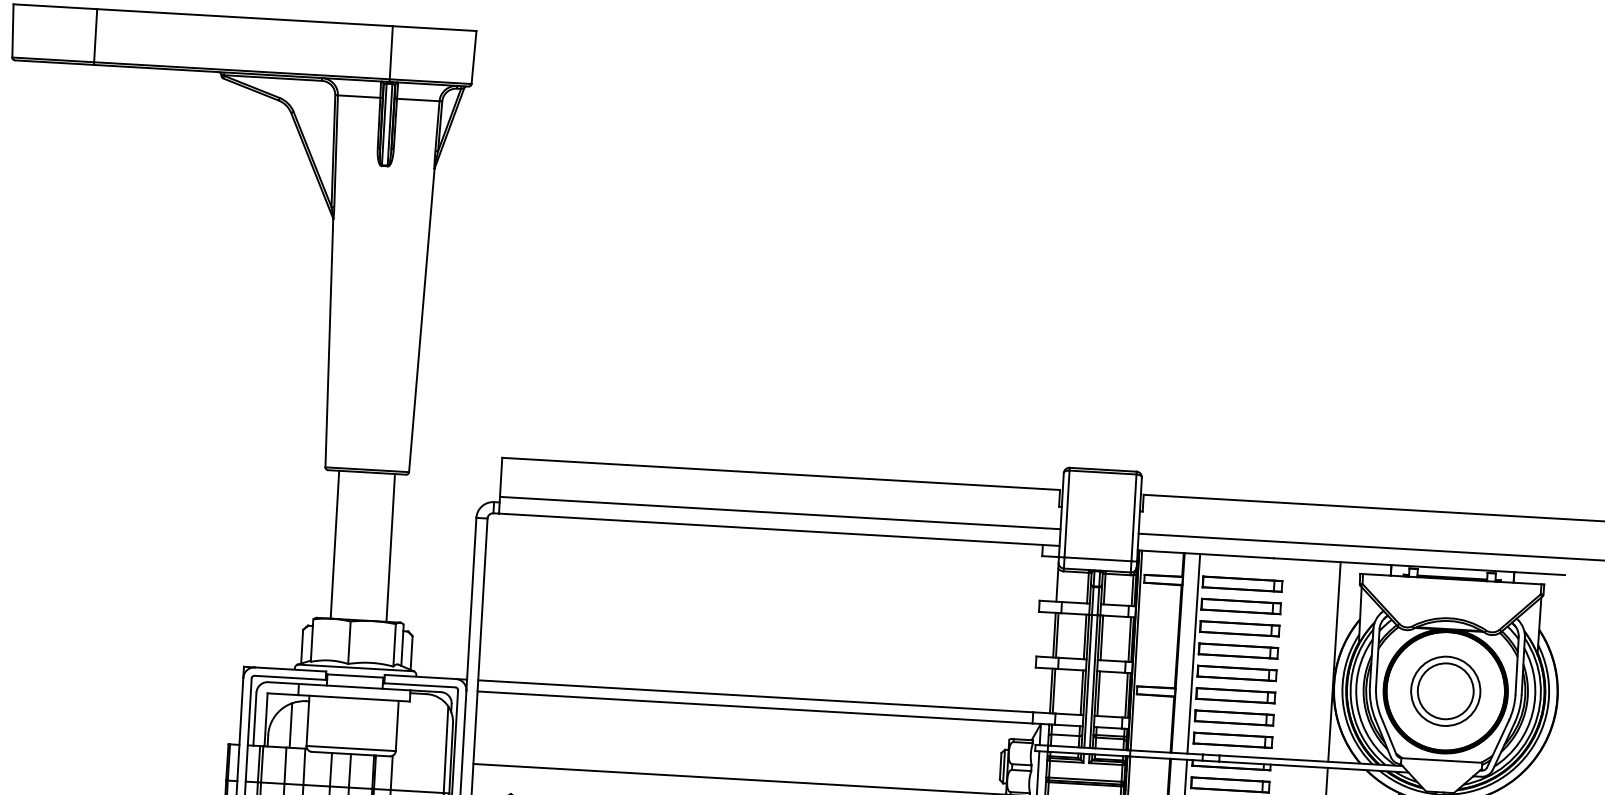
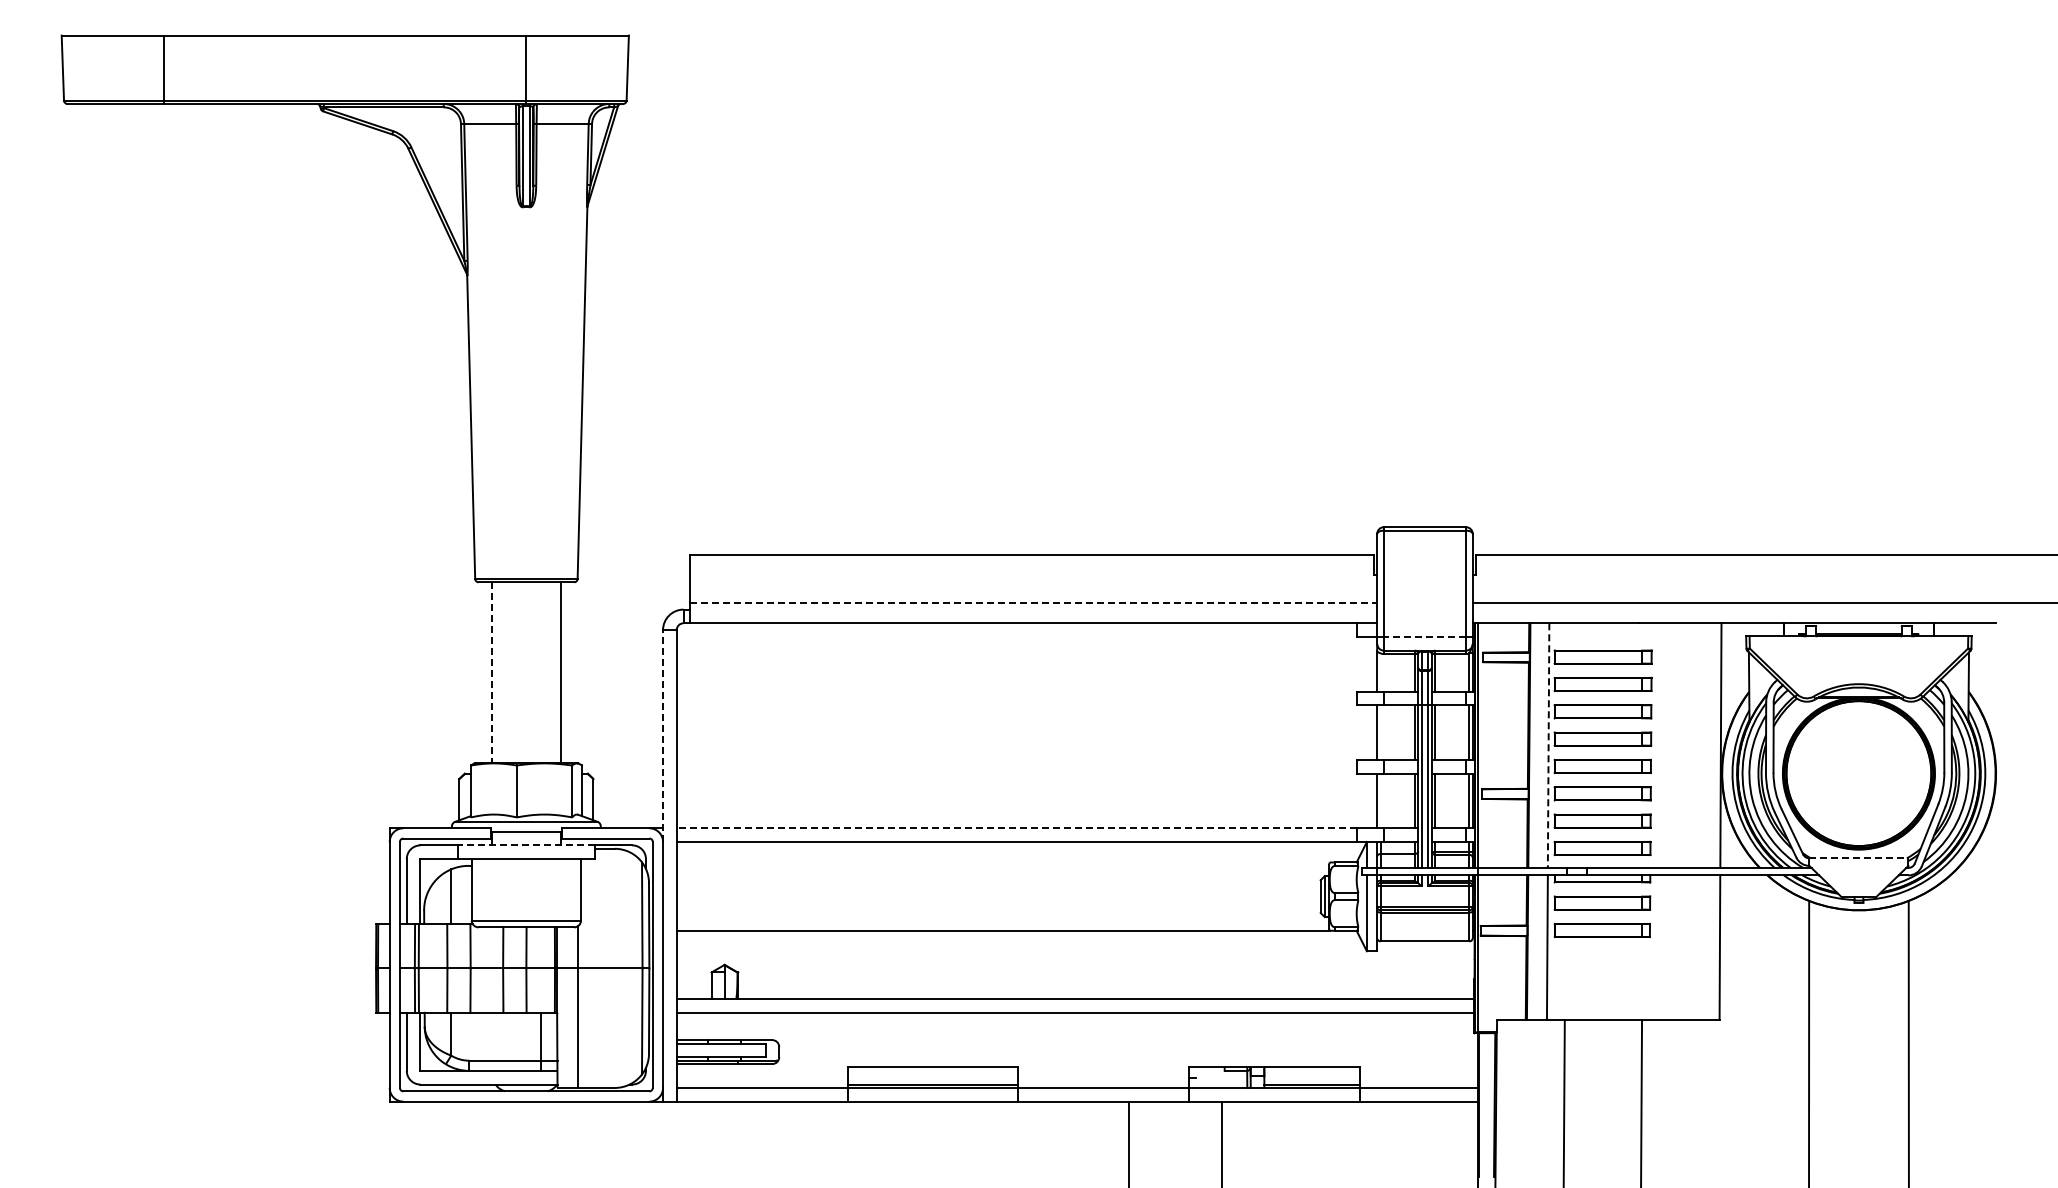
line: (780, 512) -> (1034, 602), solid -> dashed
line: (335, 544) -> (492, 672), solid -> dashed
line: (1097, 558) -> (1424, 636), solid -> dashed
line: (471, 604) -> (663, 736), solid -> dashed
line: (1057, 635) -> (1380, 732), removed
line: (1193, 654) -> (1548, 746), solid -> dashed
line: (353, 687) -> (525, 845), solid -> dashed
line: (1053, 690) -> (1380, 800), removed
part: (1445, 691) -> (1858, 773), removed
line: (755, 696) -> (1016, 828), solid -> dashed
line: (1441, 760) -> (1858, 858), solid -> dashed

